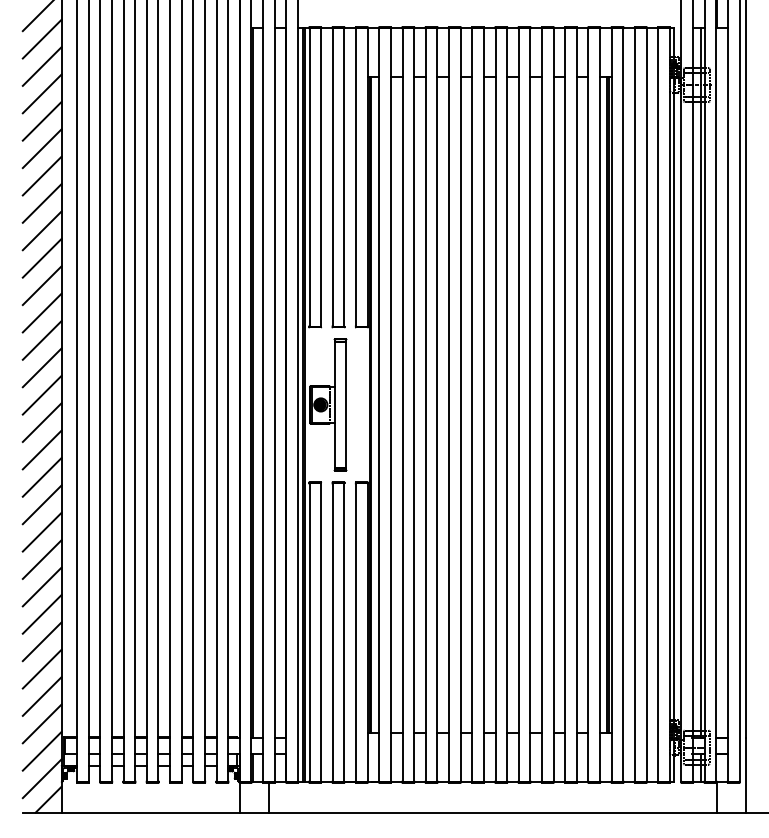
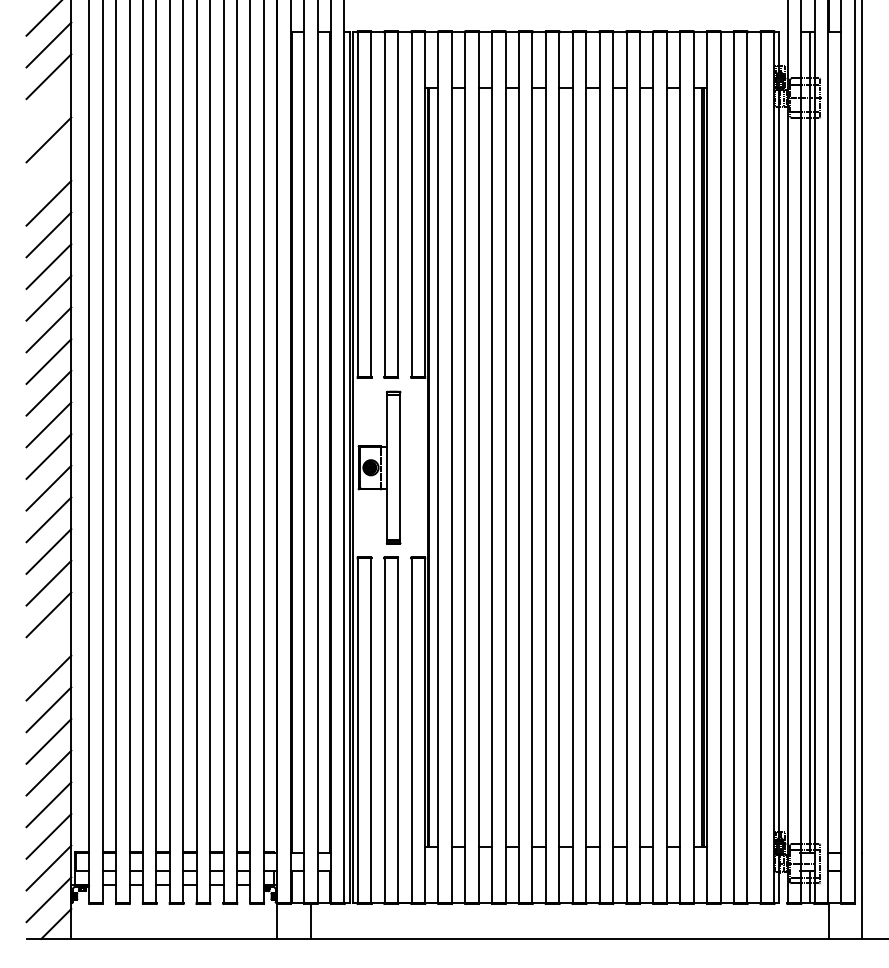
line: (41, 93) -> (48, 107), removed
line: (41, 148) -> (48, 171), removed
line: (41, 559) -> (48, 646), removed

